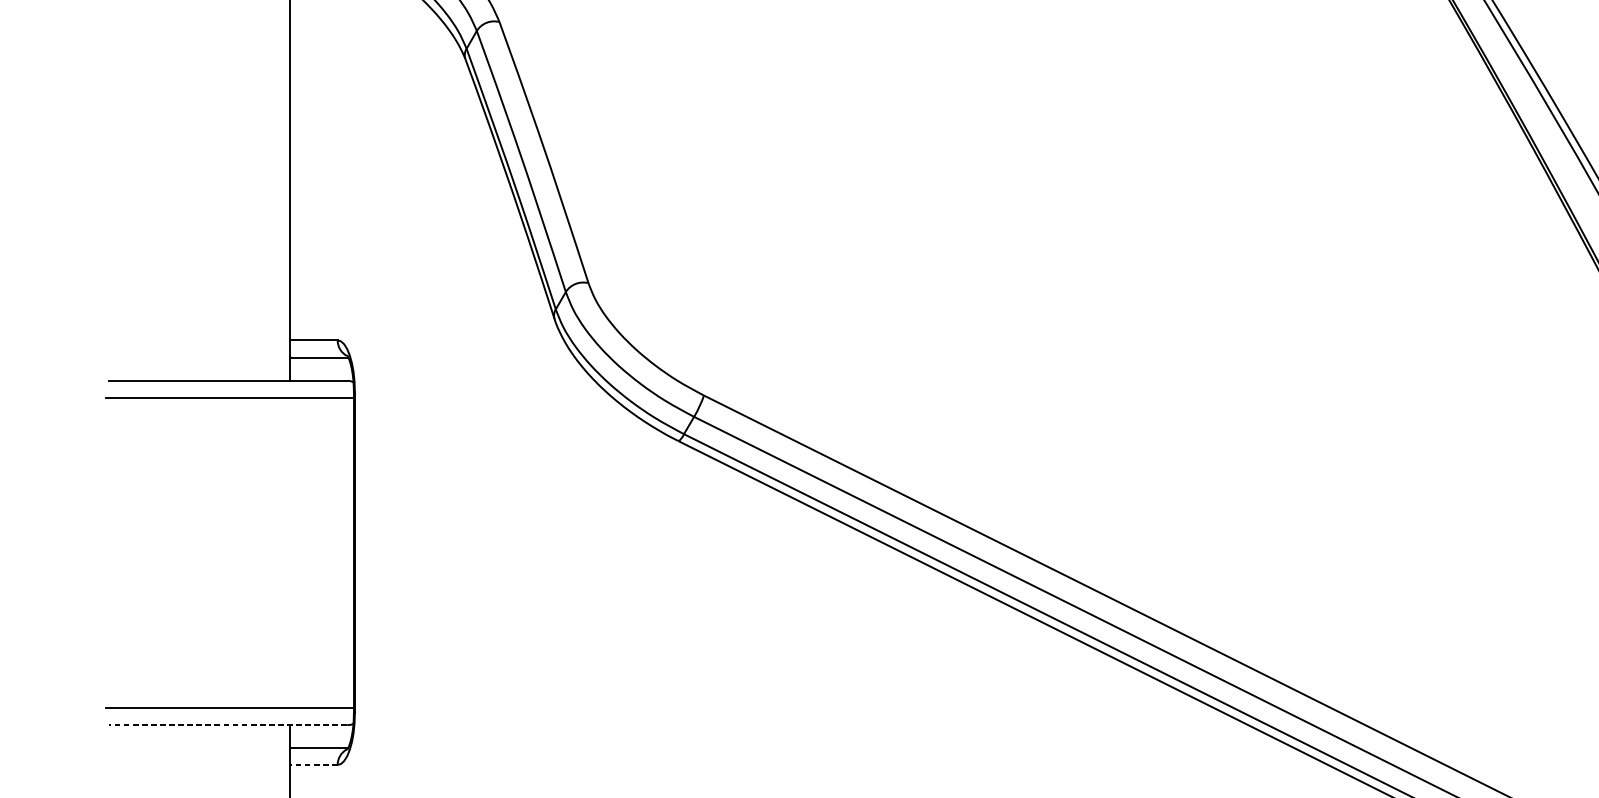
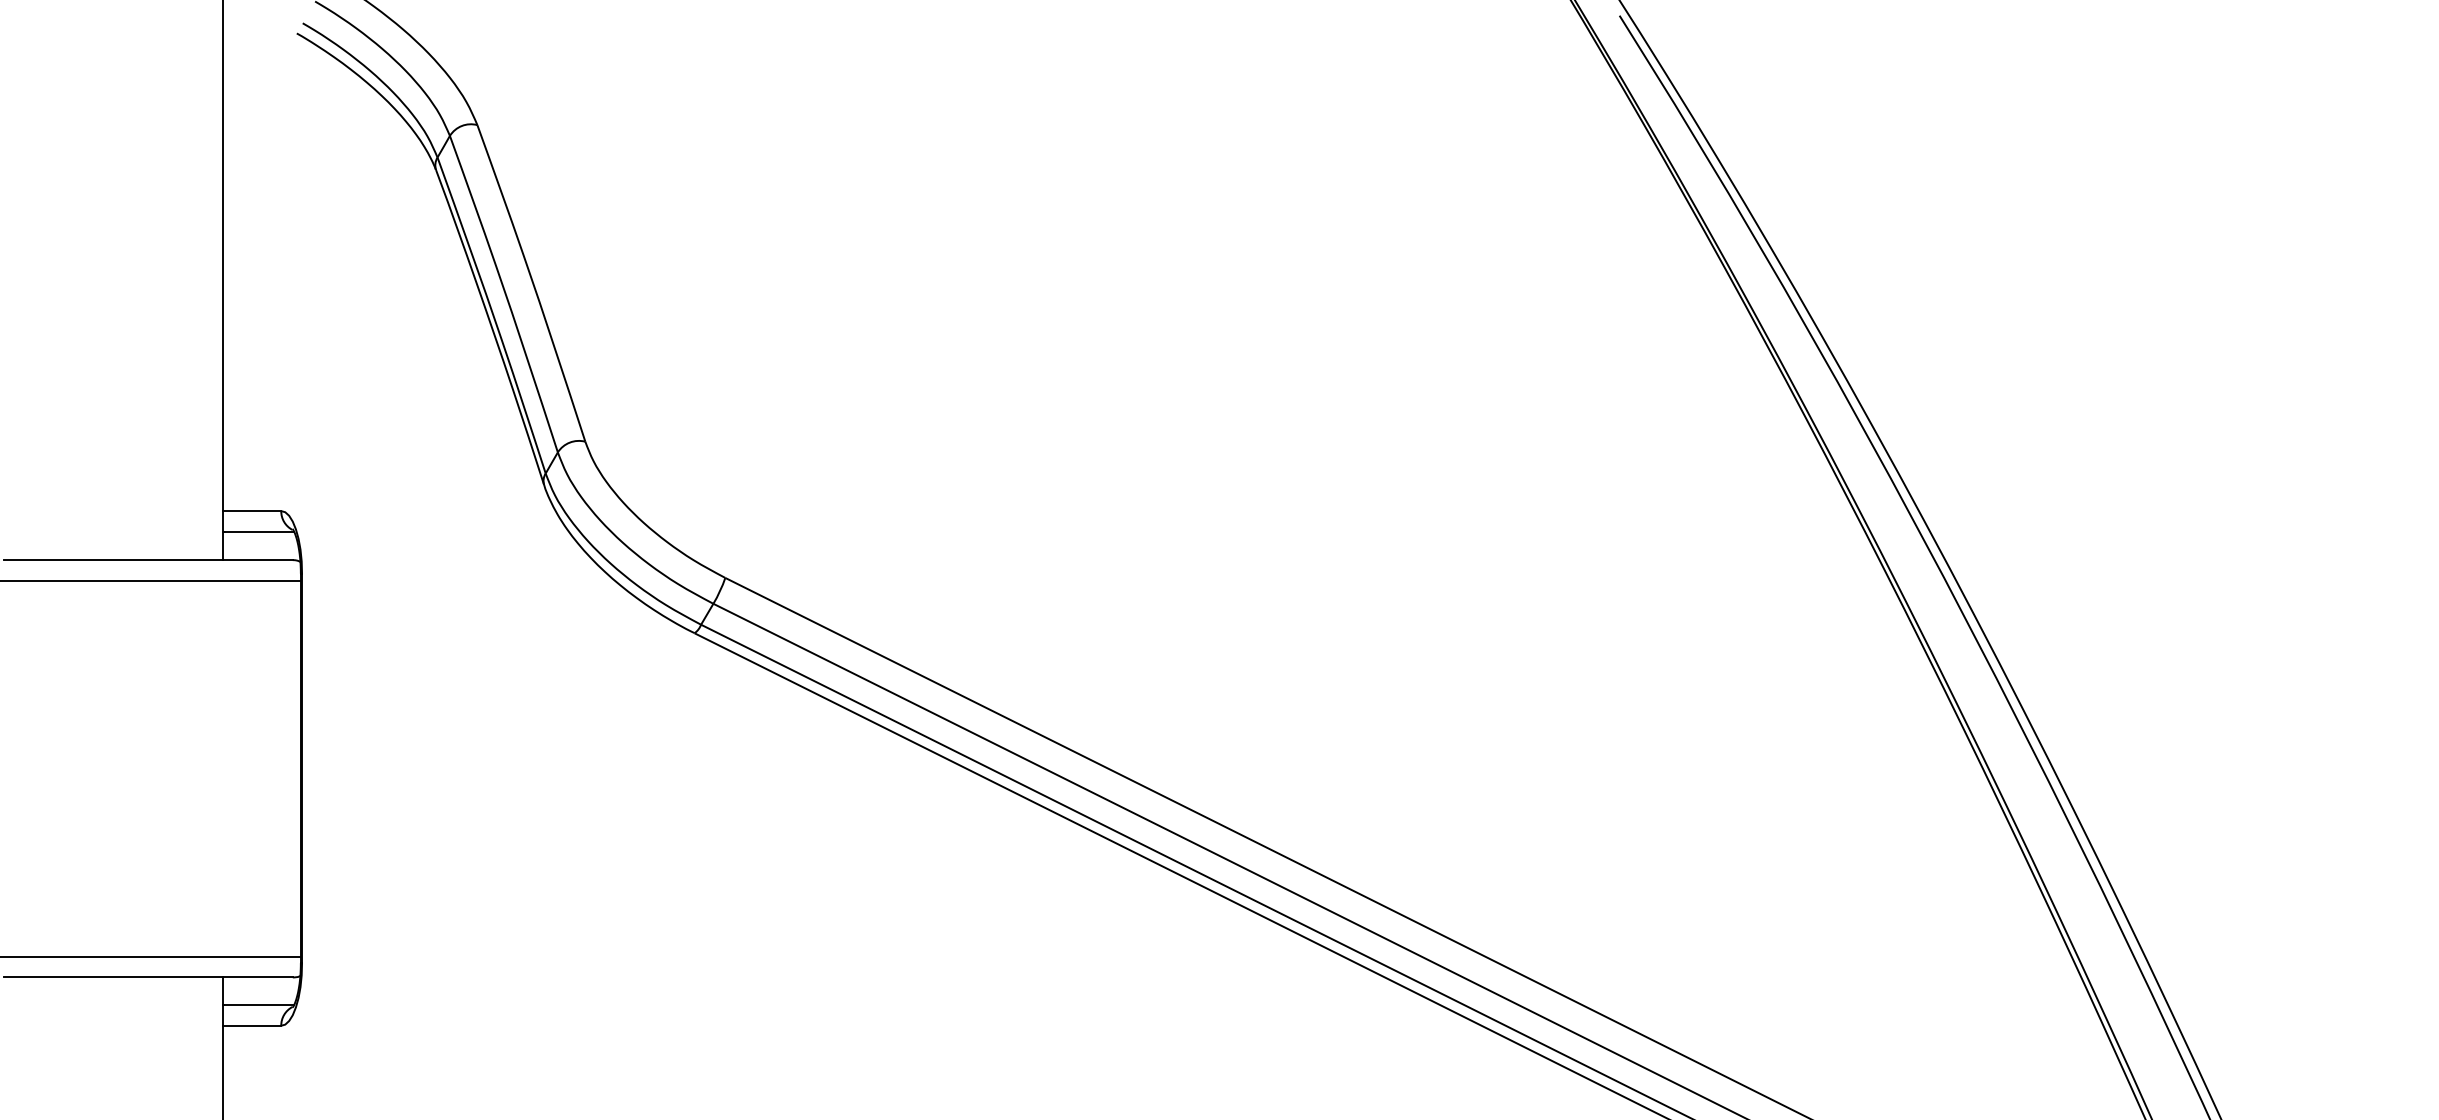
line: (228, 725) -> (148, 977), dashed -> solid
line: (313, 764) -> (252, 1025), dashed -> solid

